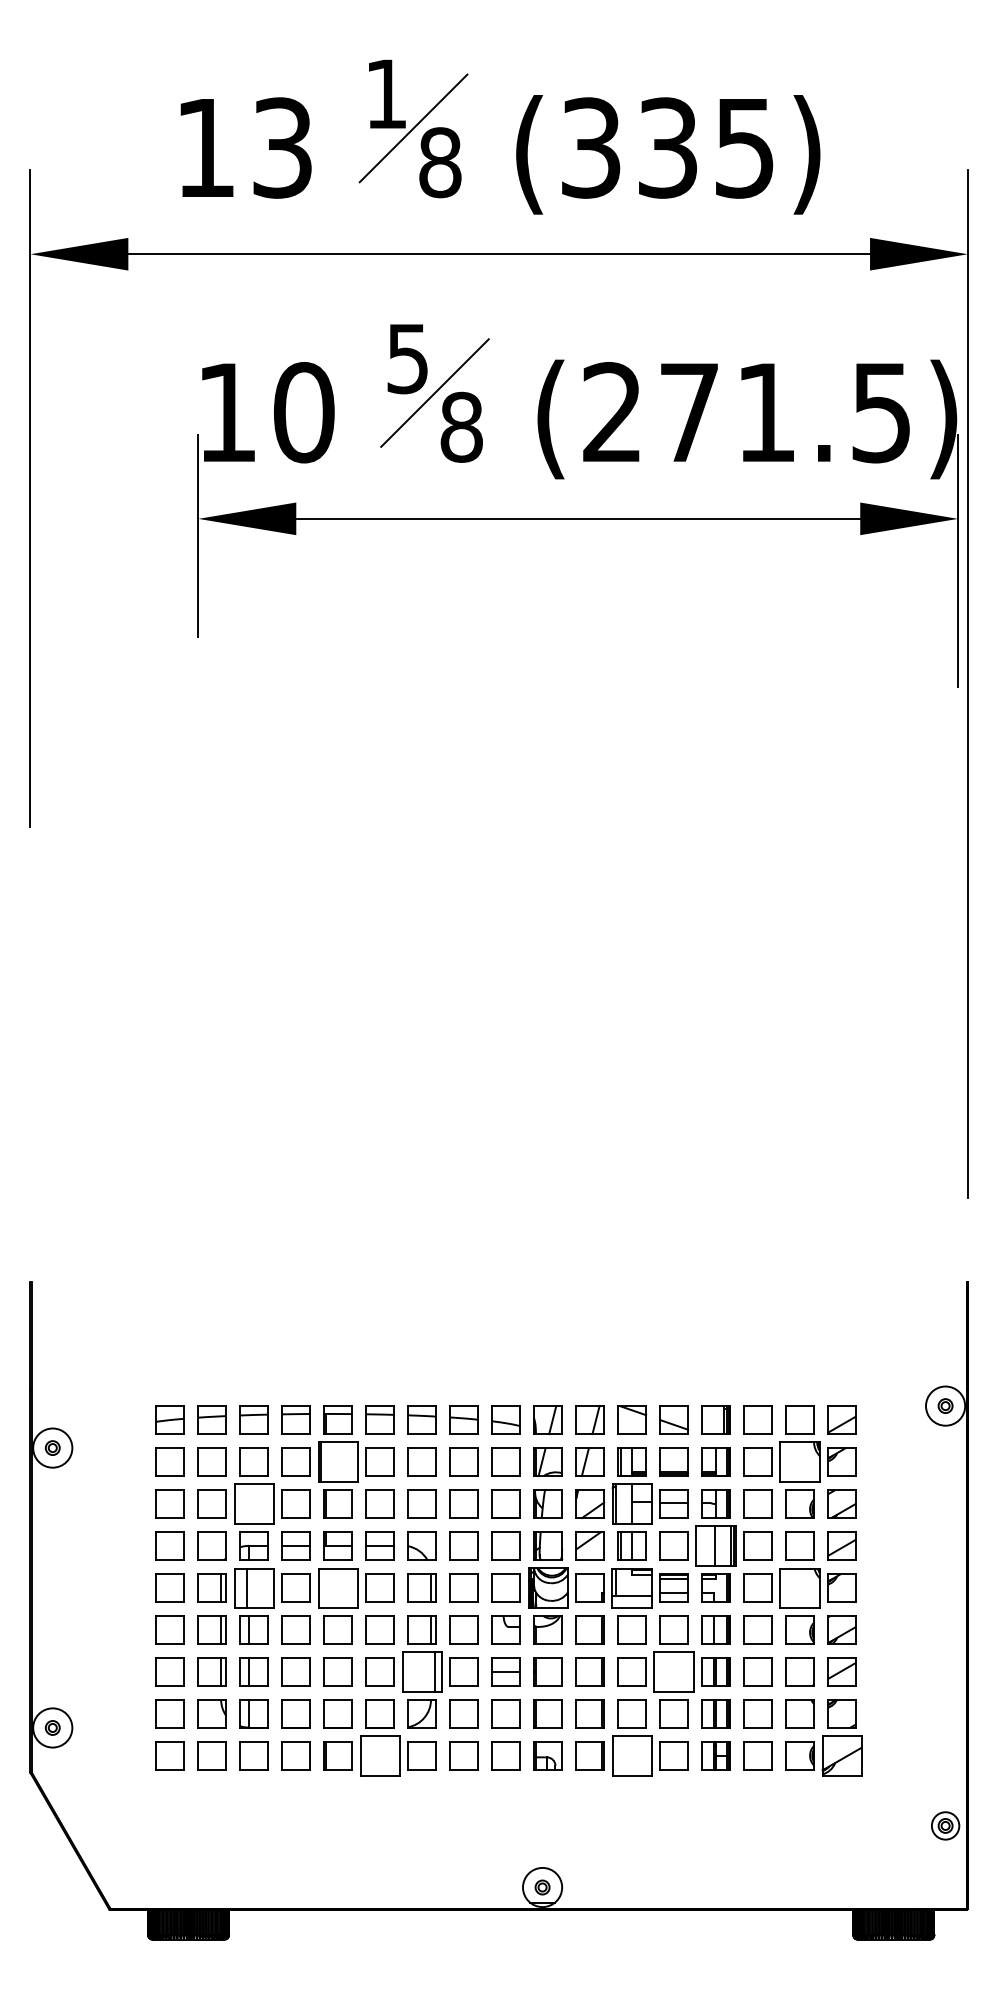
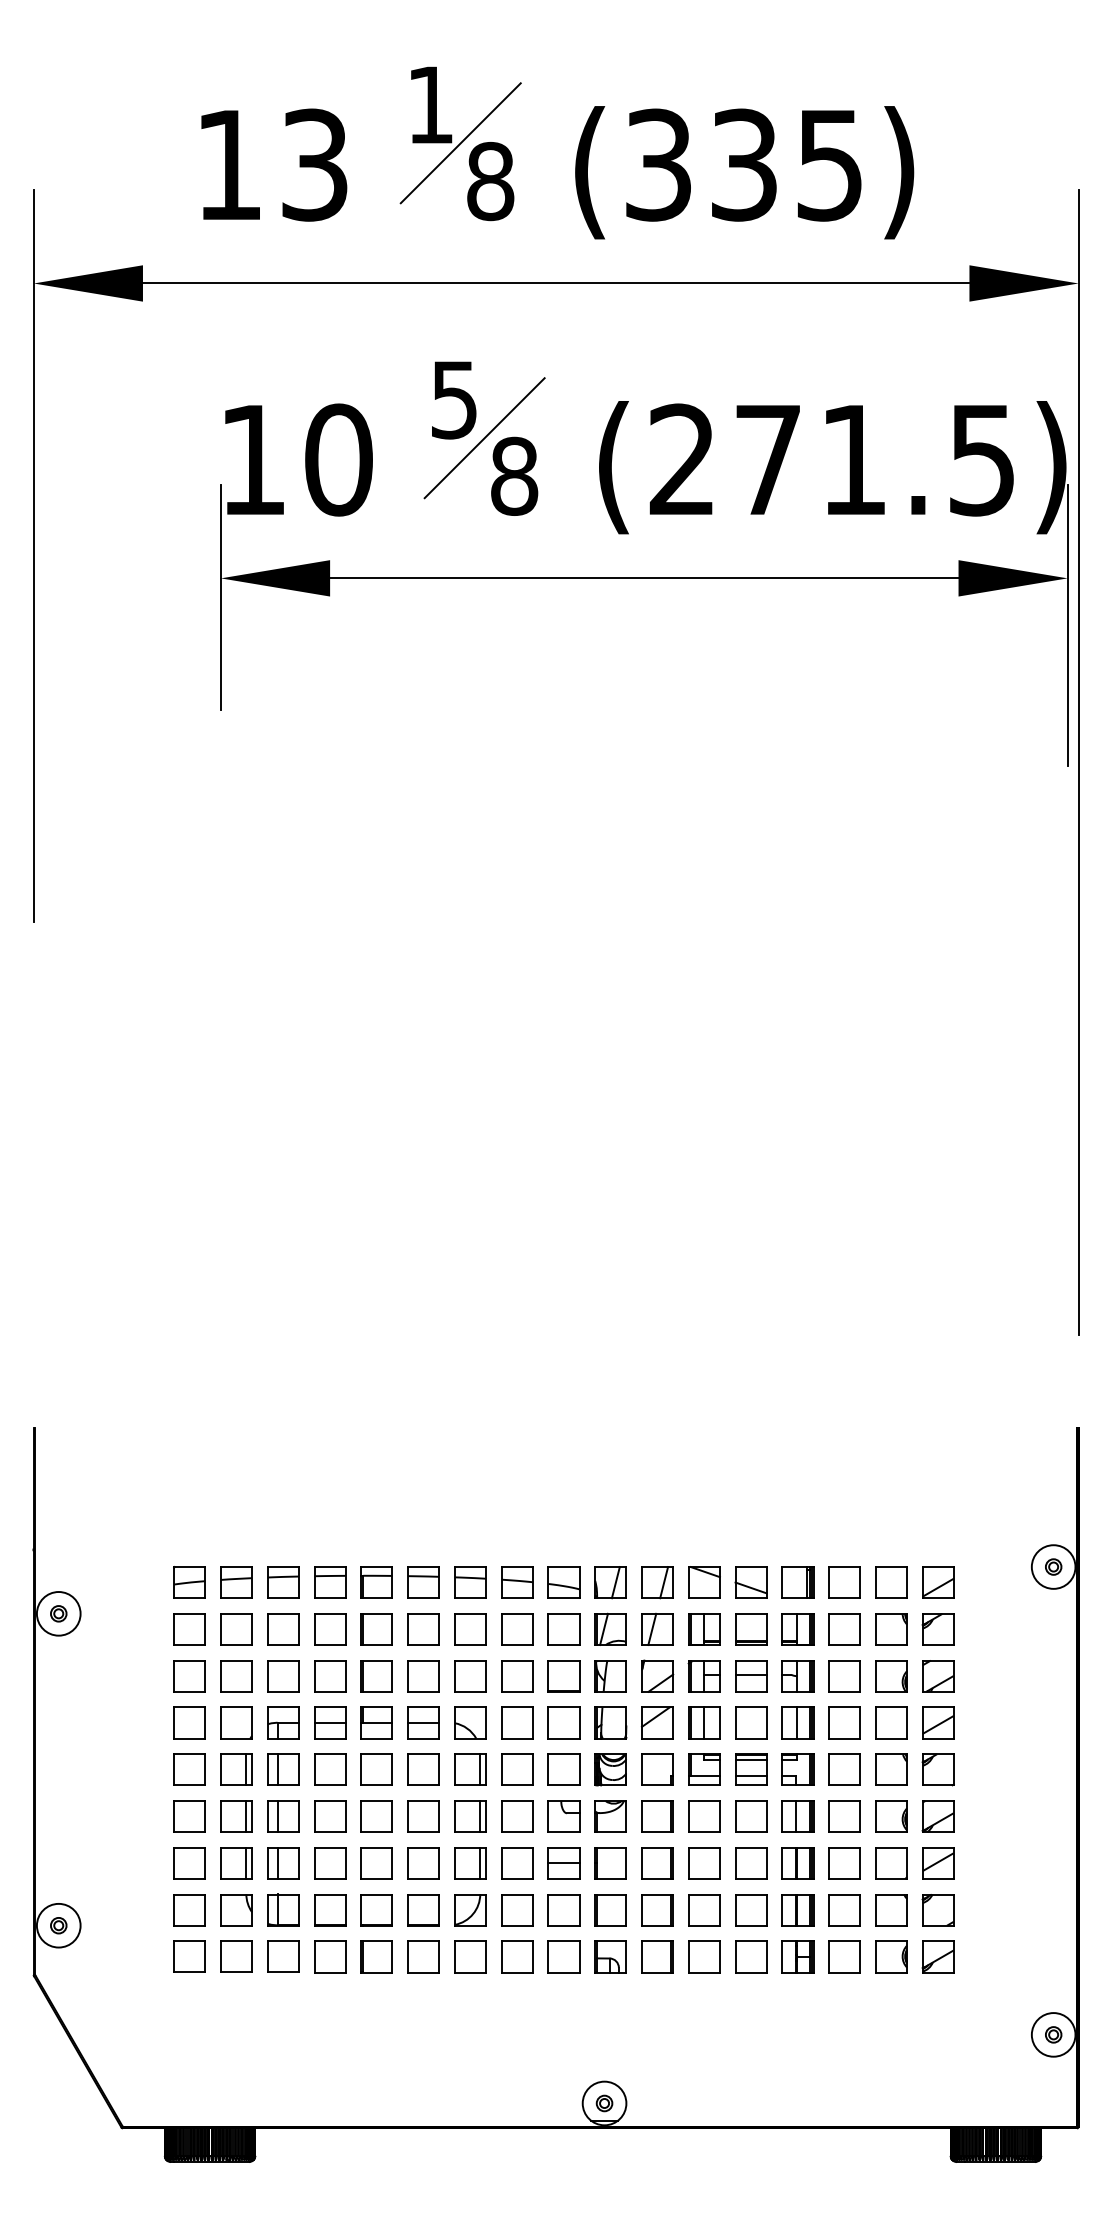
part: (337, 1462) -> (376, 1629), size x0.71
part: (800, 1462) -> (891, 1629), size x0.71
part: (254, 1504) -> (283, 1676), size x0.71
part: (631, 1504) -> (703, 1676), size x0.71
part: (715, 1545) -> (797, 1722), size x0.71
part: (254, 1587) -> (283, 1769), size x0.71
part: (337, 1587) -> (376, 1769), size x0.71
part: (547, 1587) -> (610, 1769), size x0.71
part: (632, 1587) -> (704, 1769), size x0.71
part: (800, 1587) -> (891, 1769), size x0.71
part: (422, 1672) -> (470, 1863), size x0.71
part: (674, 1672) -> (751, 1863), size x0.71
part: (380, 1755) -> (423, 1956), size x0.71
part: (632, 1755) -> (704, 1956), size x0.71
part: (841, 1755) -> (937, 1956), size x0.71
circle: (945, 1825) -> (1053, 2034), size x1.43

